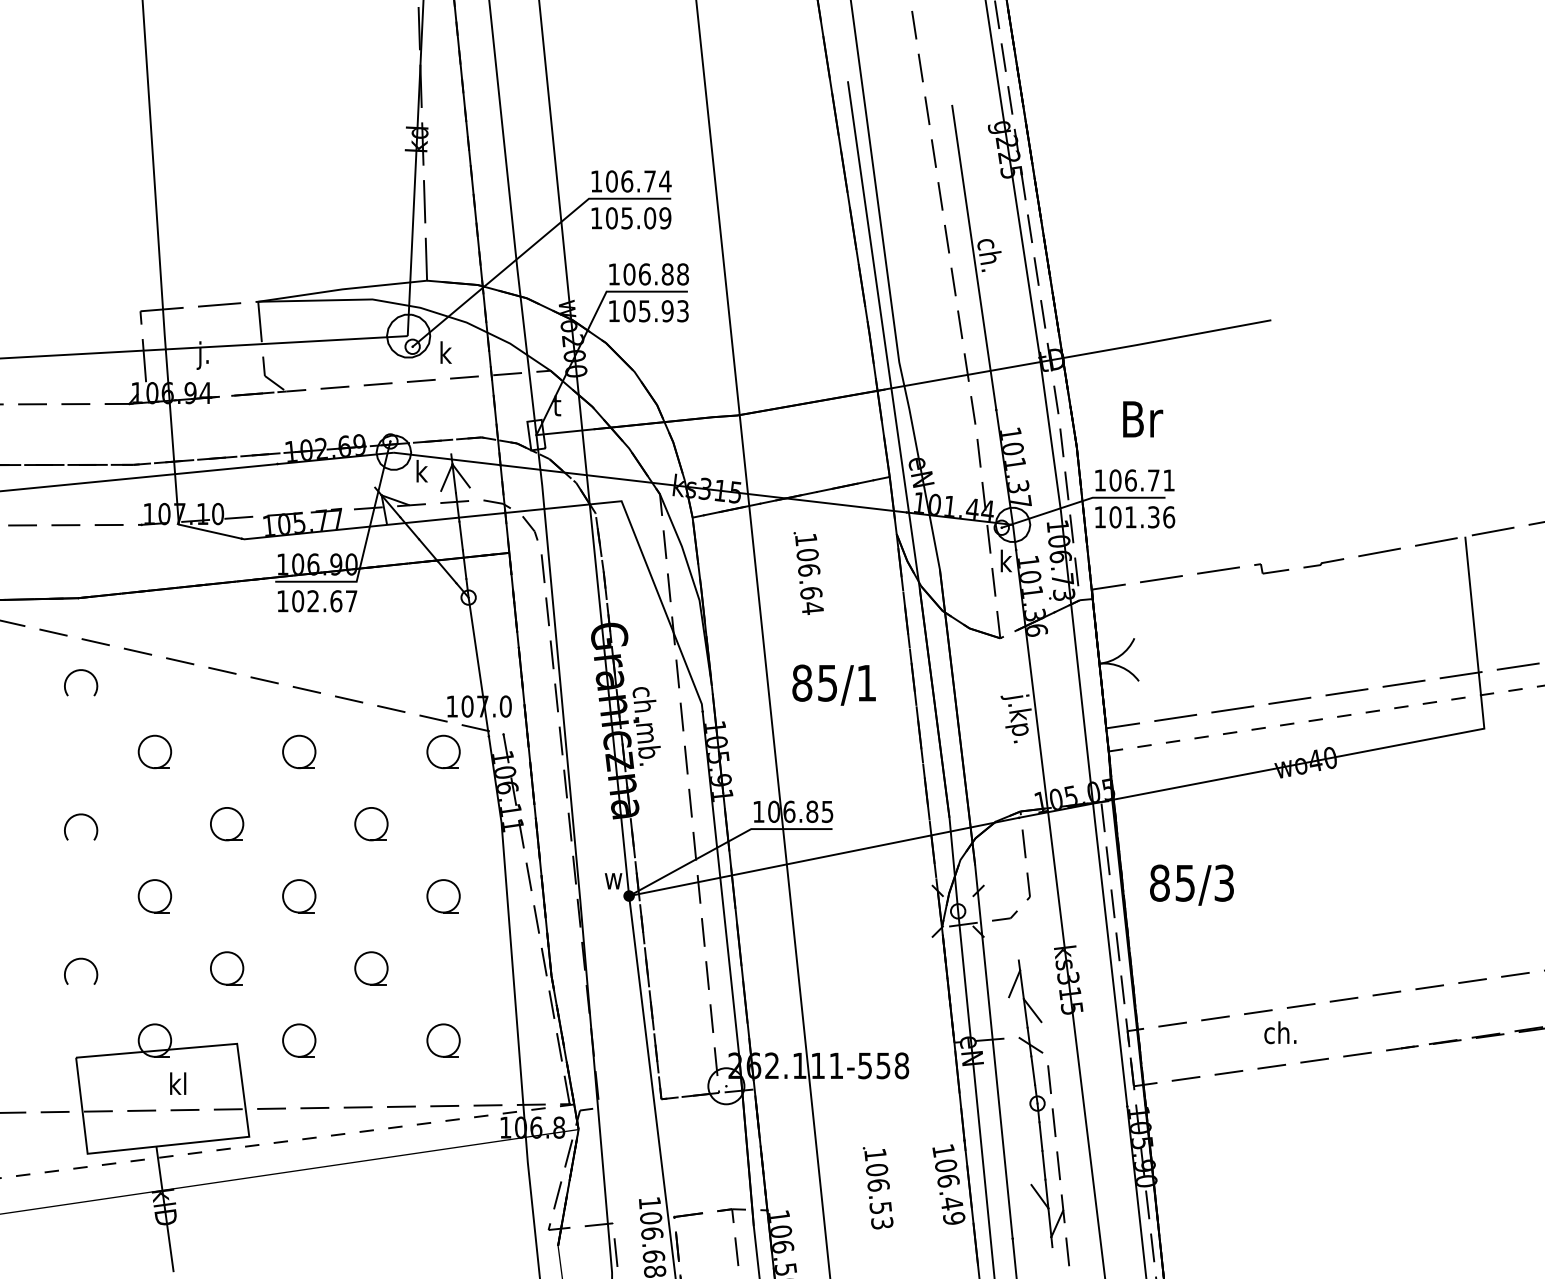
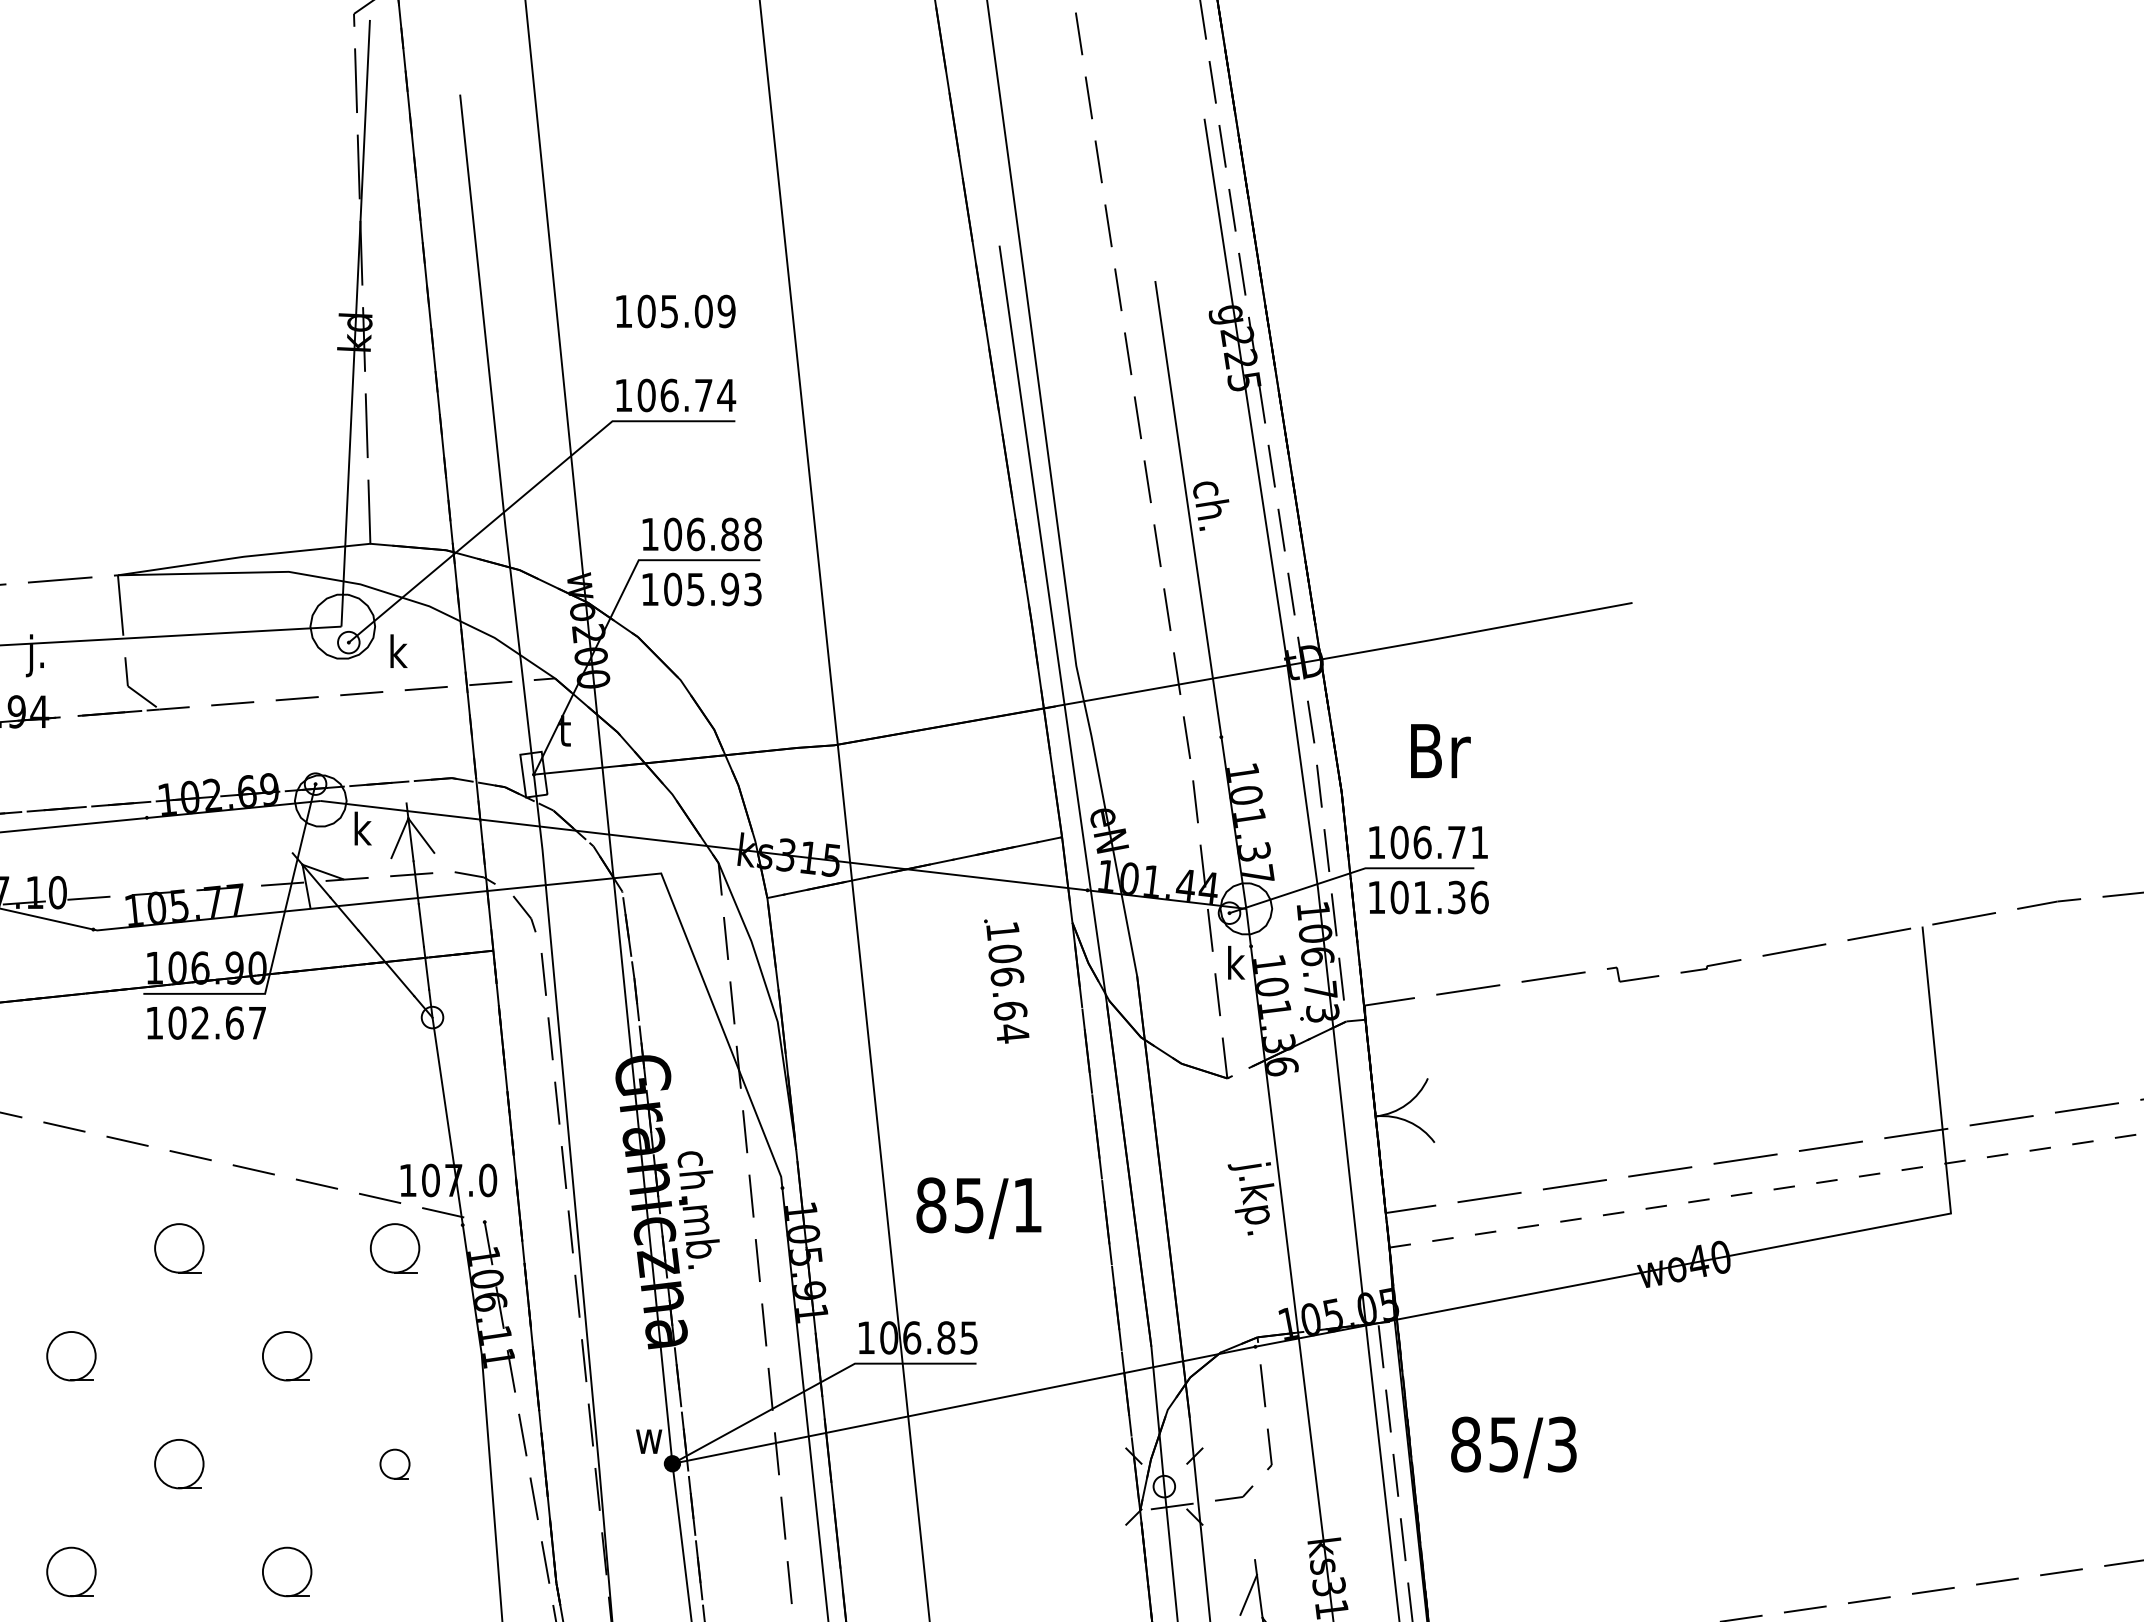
text: (631, 218) -> (675, 311), moved
text: (808, 573) -> (1006, 981), moved
text: (833, 684) -> (977, 1207), moved
part: (443, 896) -> (394, 1464), size x0.6

